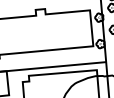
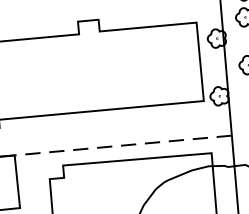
line: (56, 66) -> (123, 145), solid -> dashed

